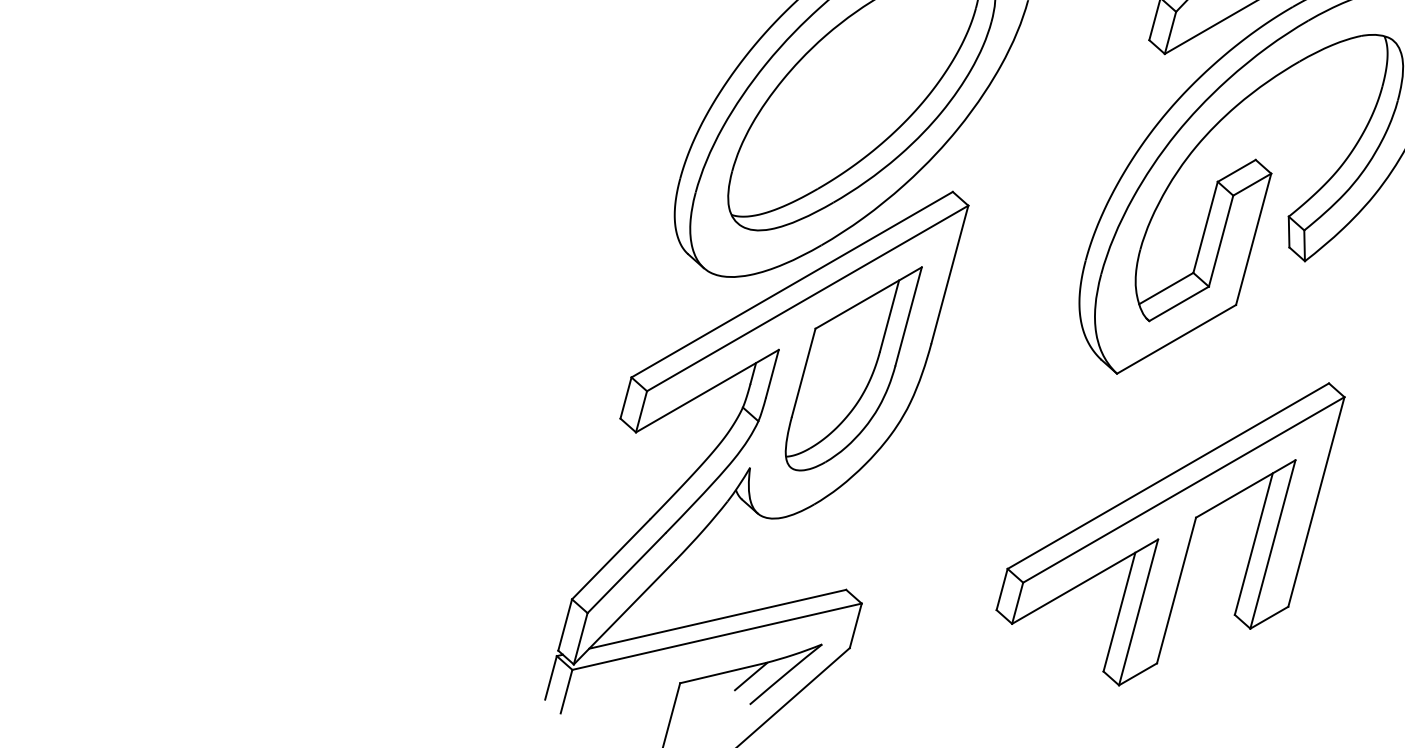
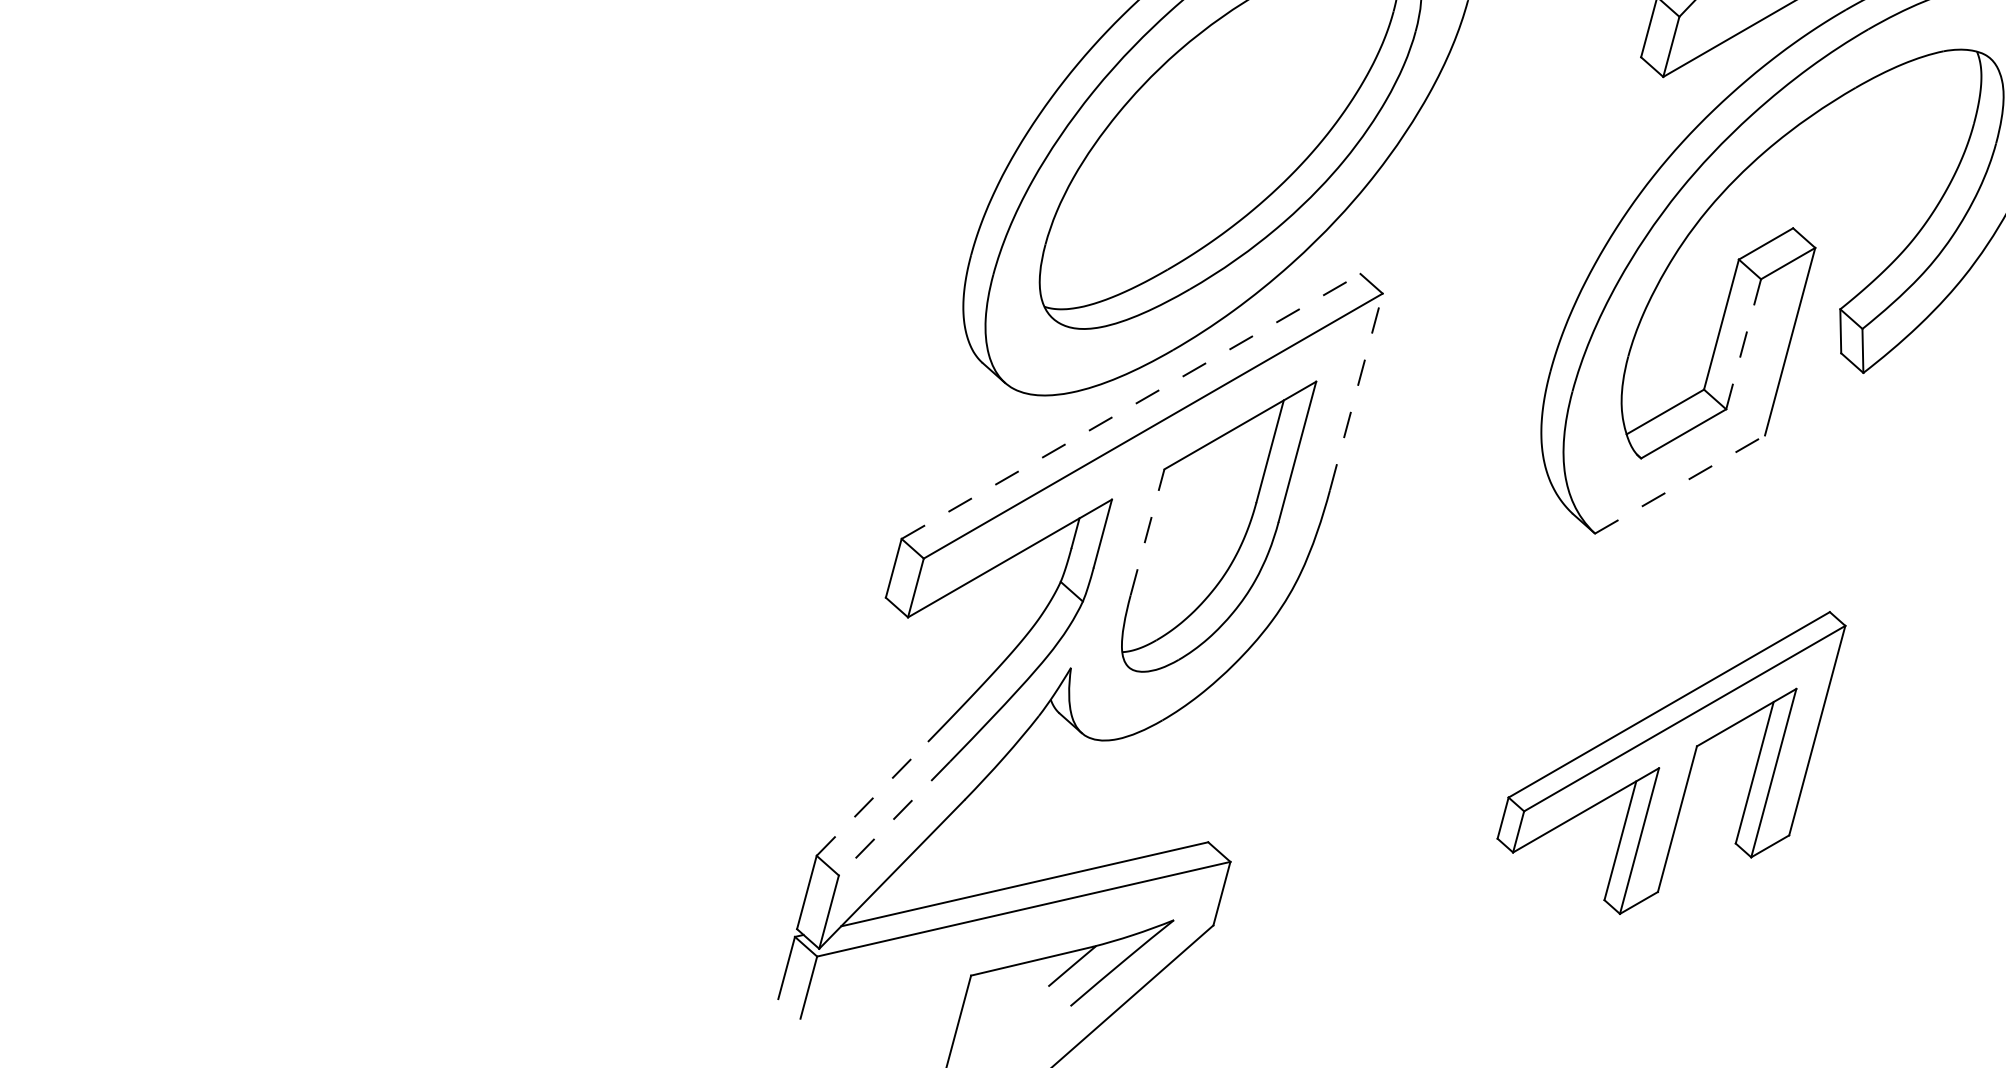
line: (1220, 241) -> (1743, 344), solid -> dashed
line: (950, 274) -> (1356, 391), solid -> dashed
line: (792, 284) -> (1131, 406), solid -> dashed
line: (1176, 339) -> (1680, 484), solid -> dashed
line: (803, 372) -> (1147, 531), solid -> dashed
part: (1170, 533) -> (1671, 762), size x0.7
line: (611, 559) -> (872, 798), solid -> dashed
line: (626, 573) -> (894, 818), solid -> dashed

